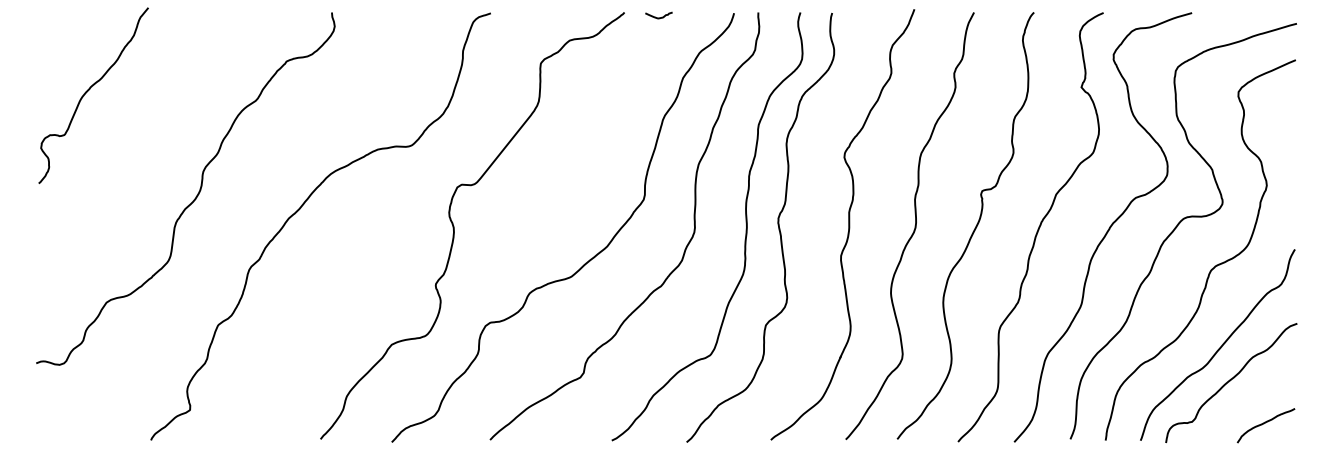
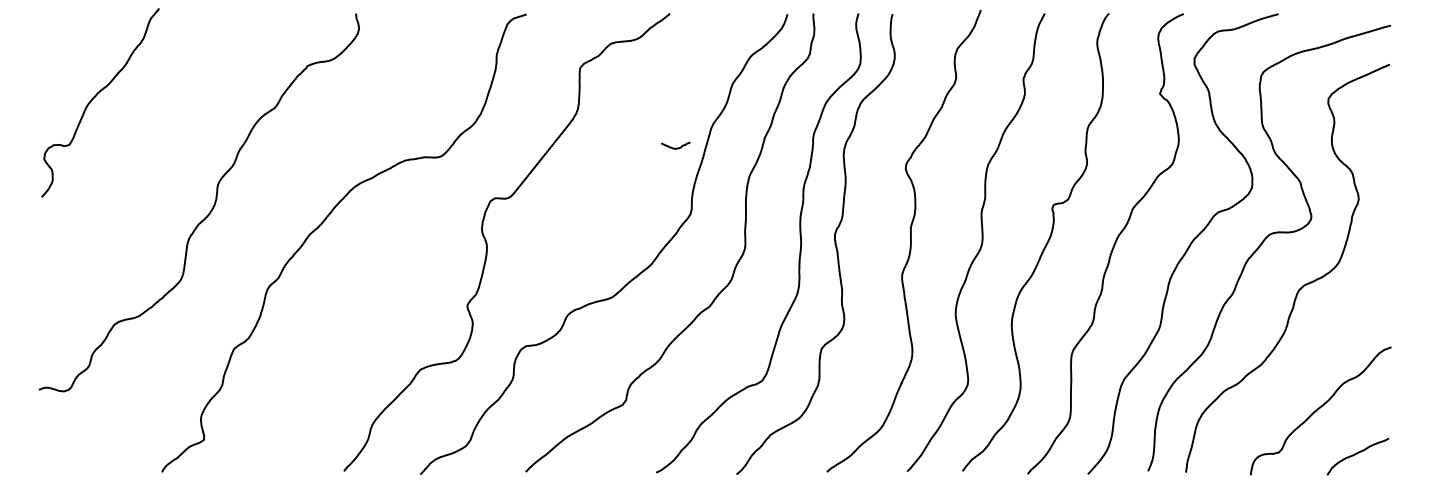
curve: (657, 17) -> (674, 147), moved
curve: (1219, 347) -> (1308, 372), removed

